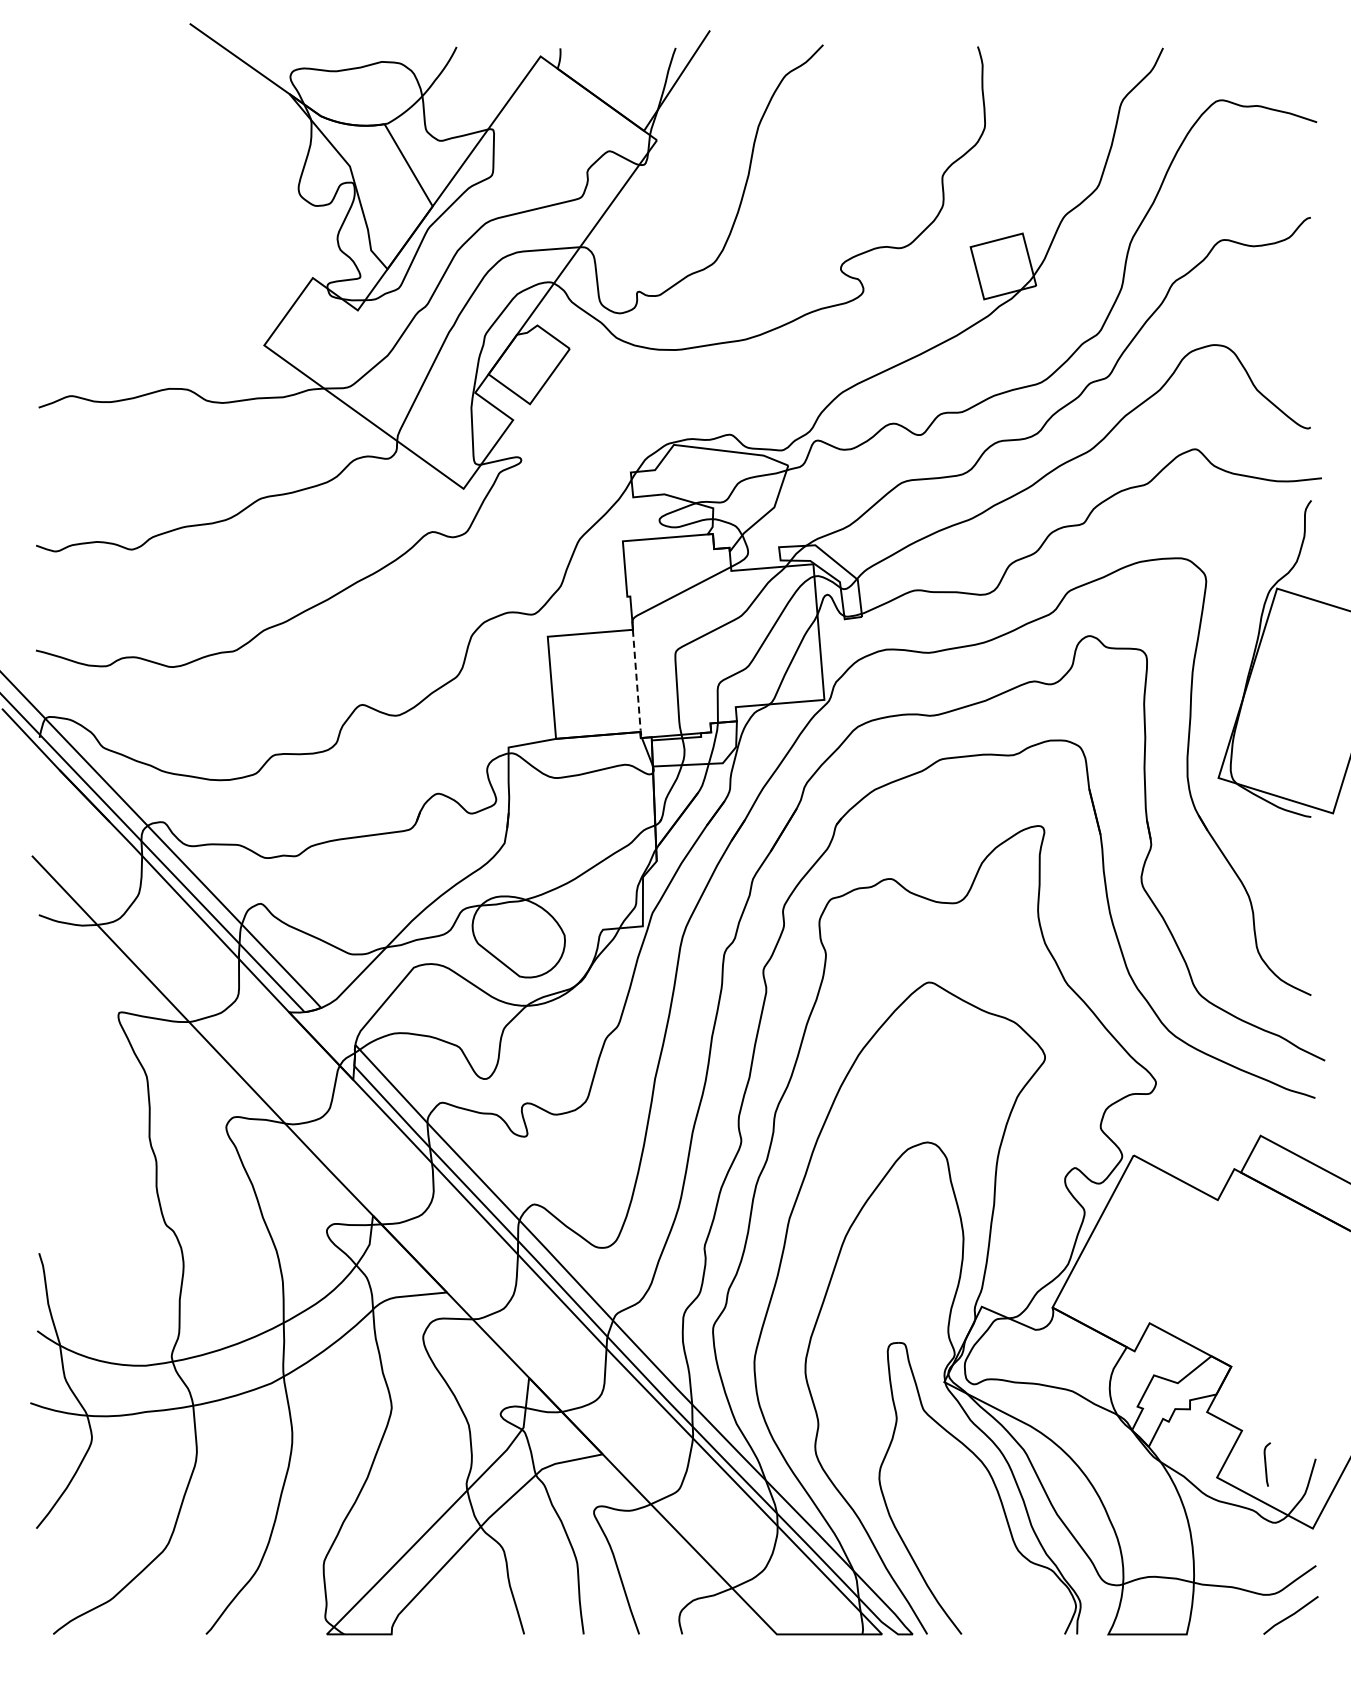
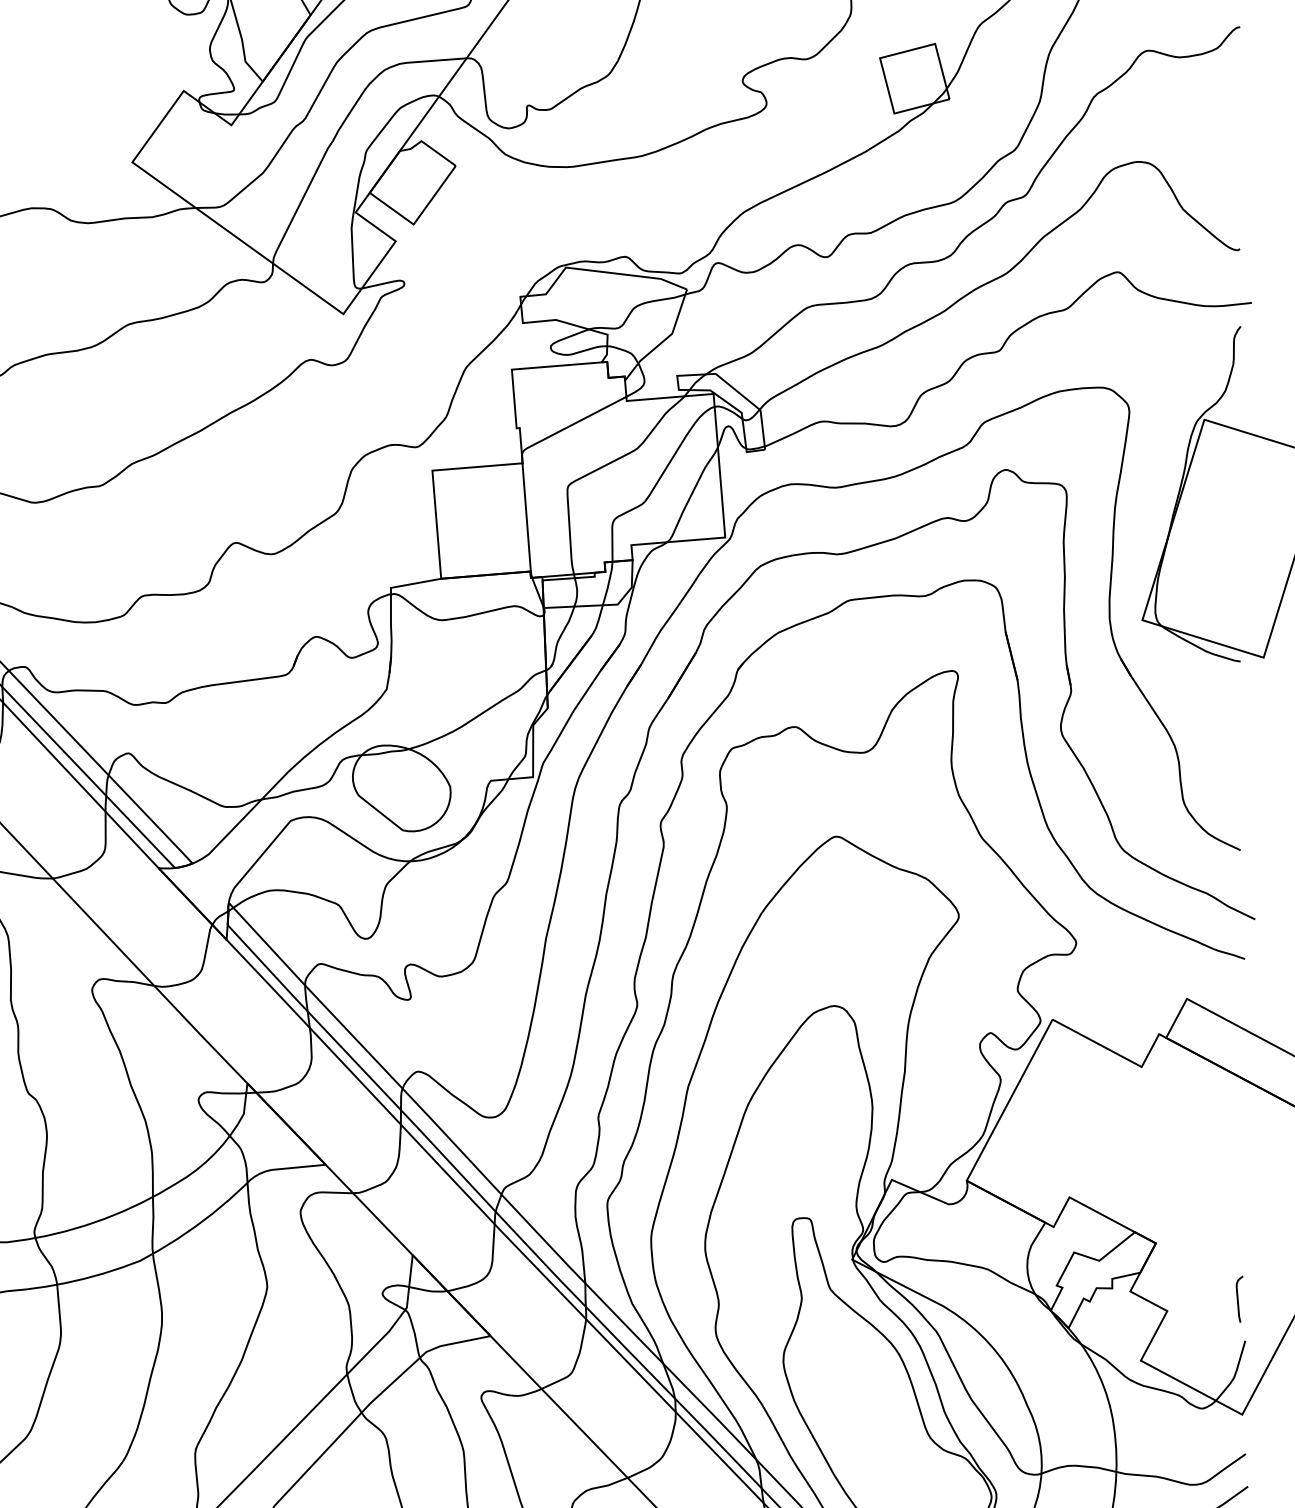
line: (637, 686) -> (527, 523), dashed -> solid
curve: (1266, 1464) -> (1238, 1299), moved

